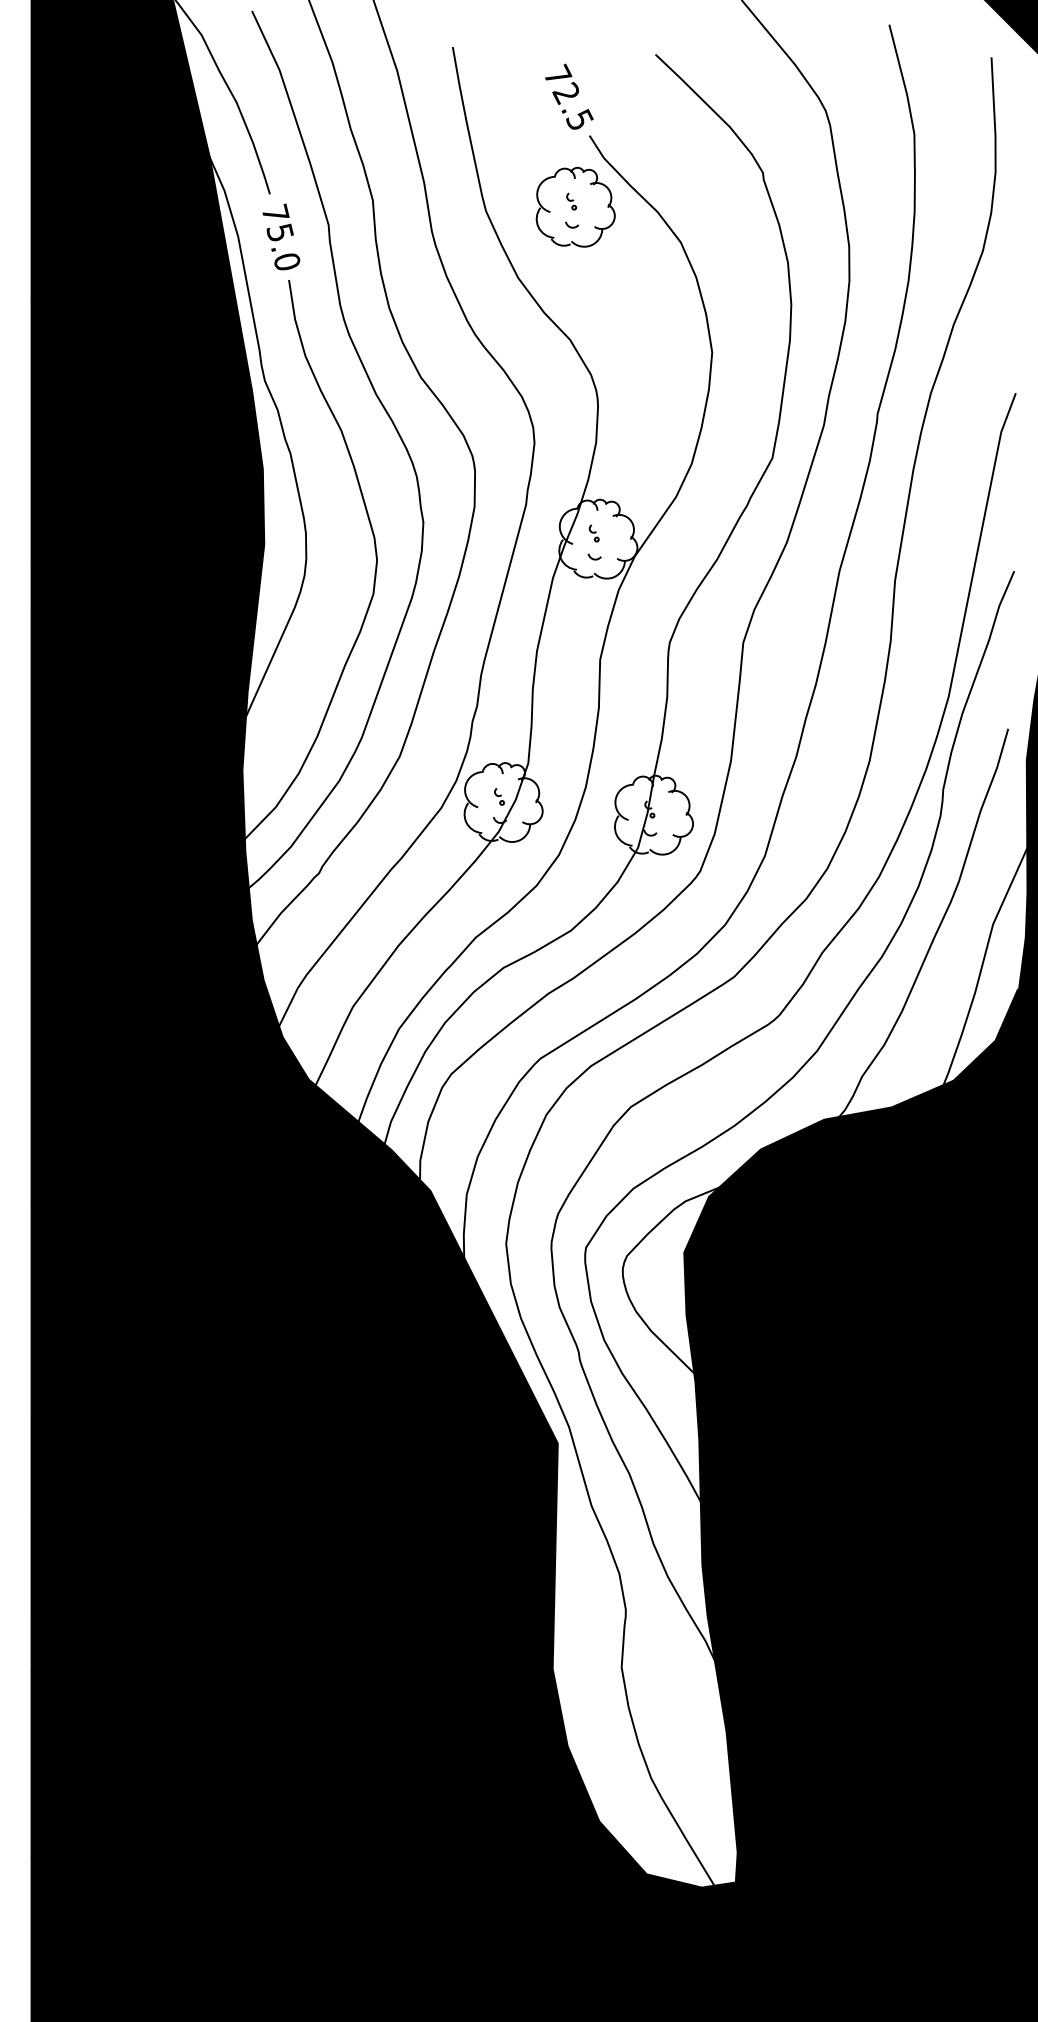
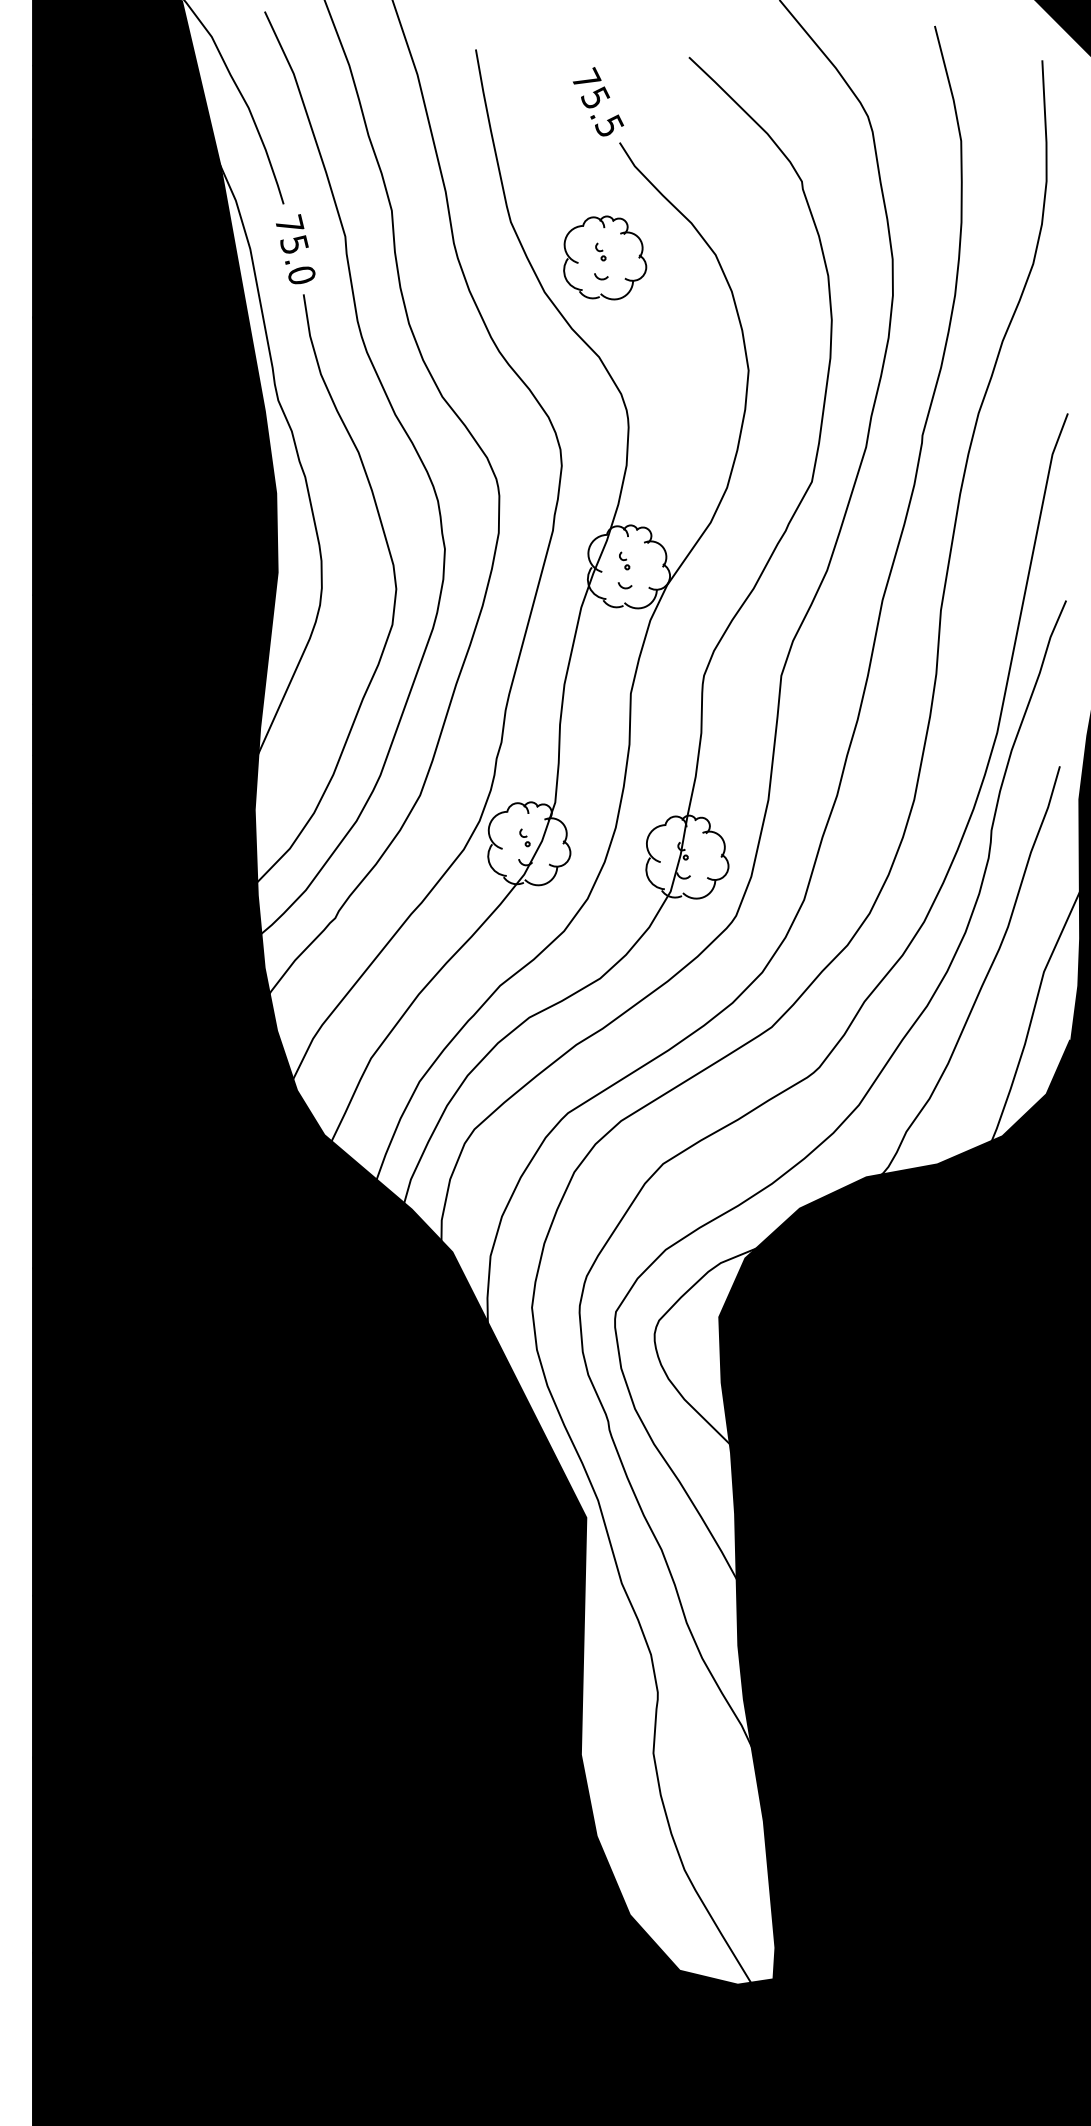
text: (566, 93) -> (595, 98), 72.5 -> 75.5
part: (576, 206) -> (605, 257), moved

